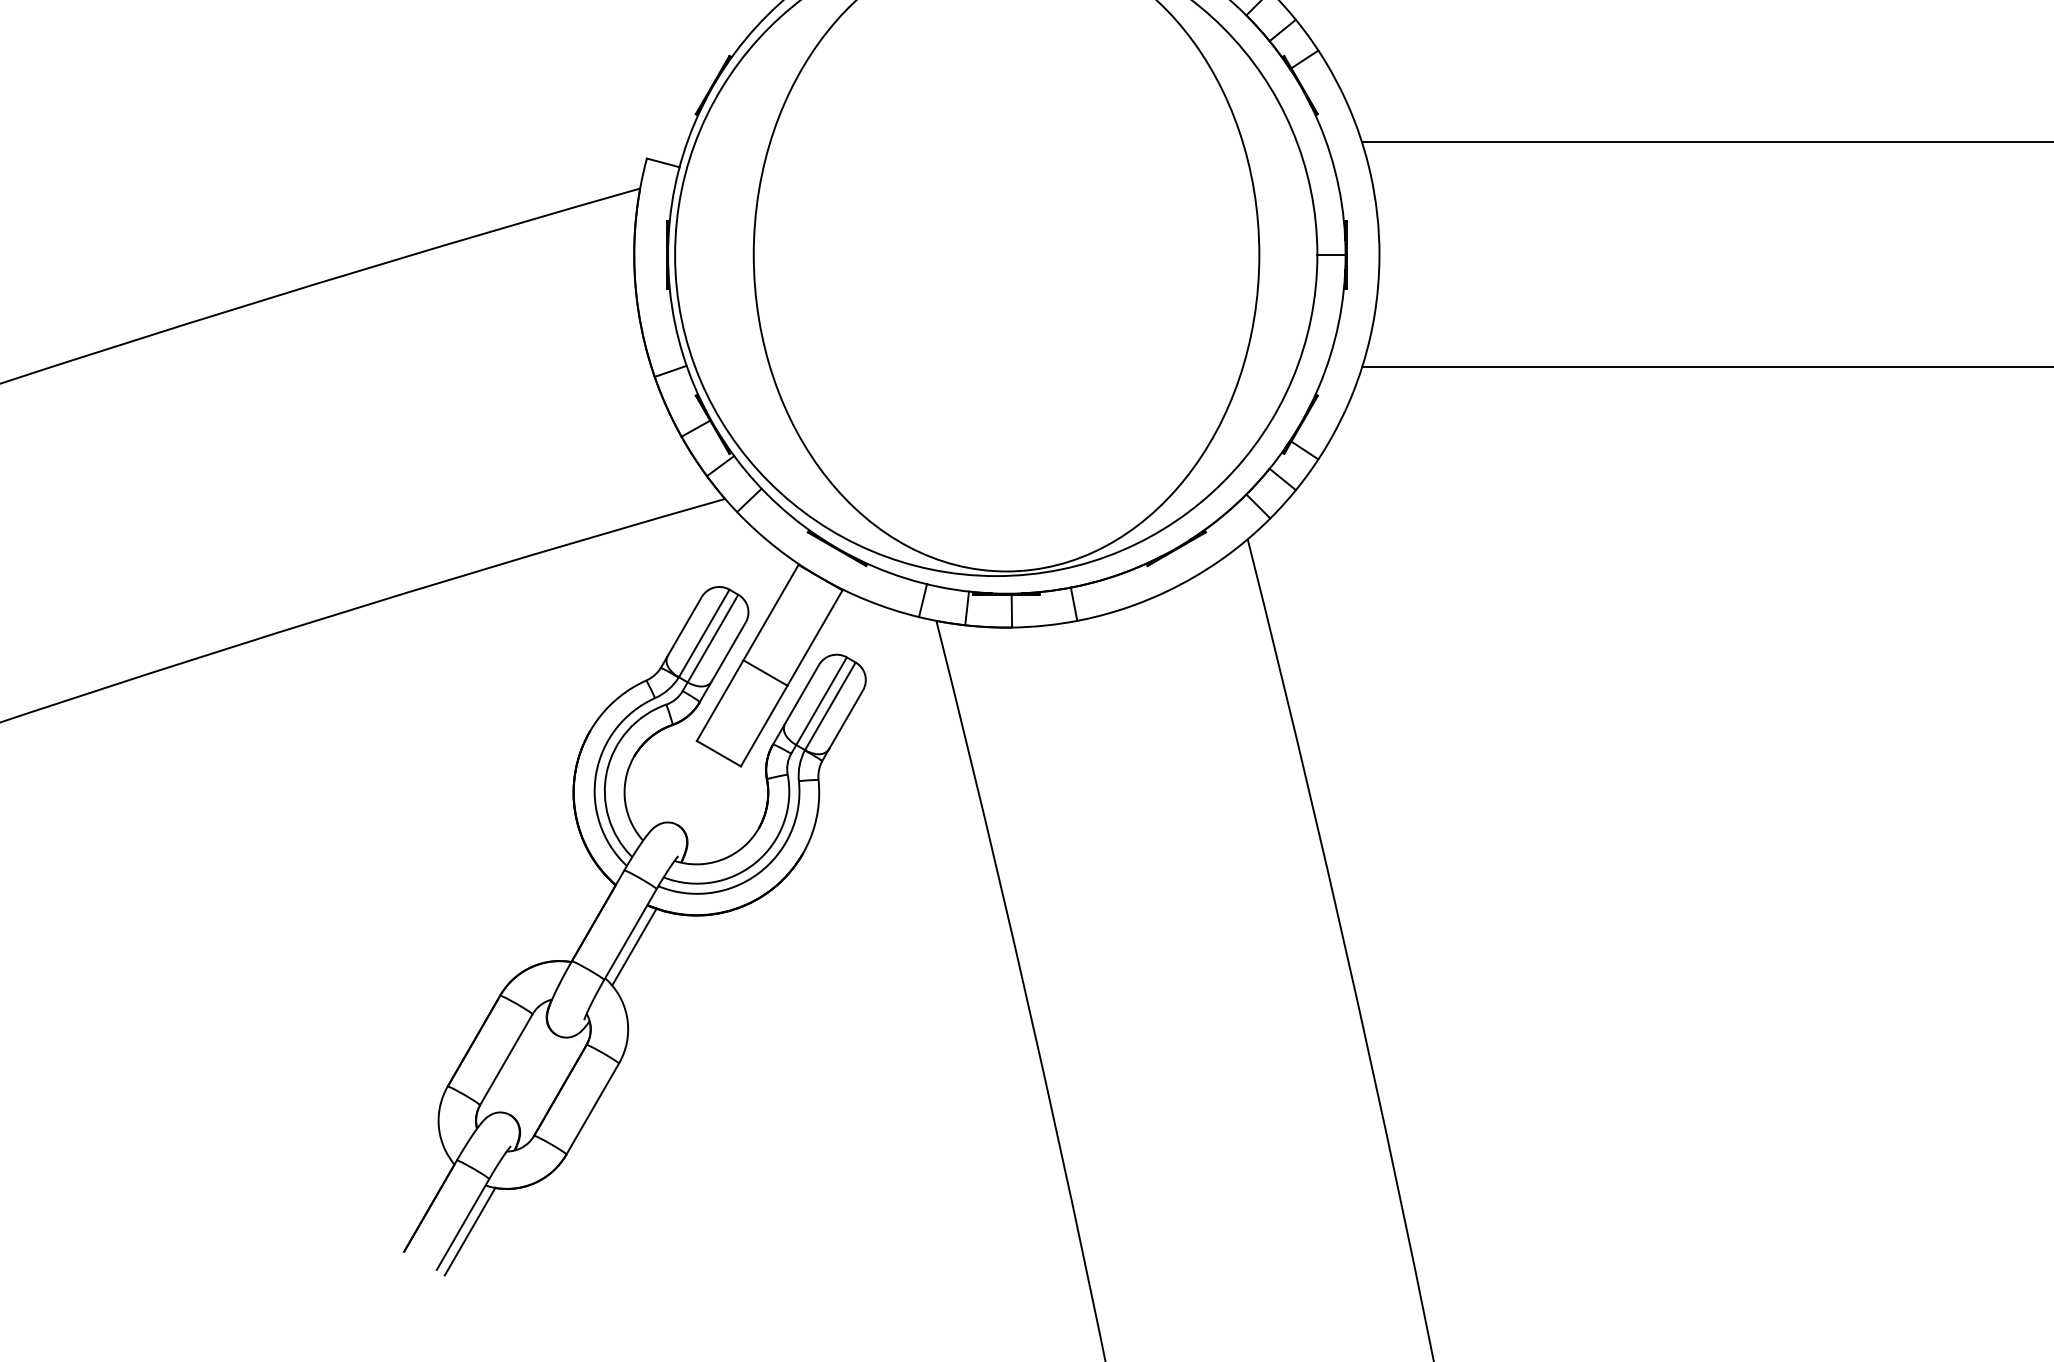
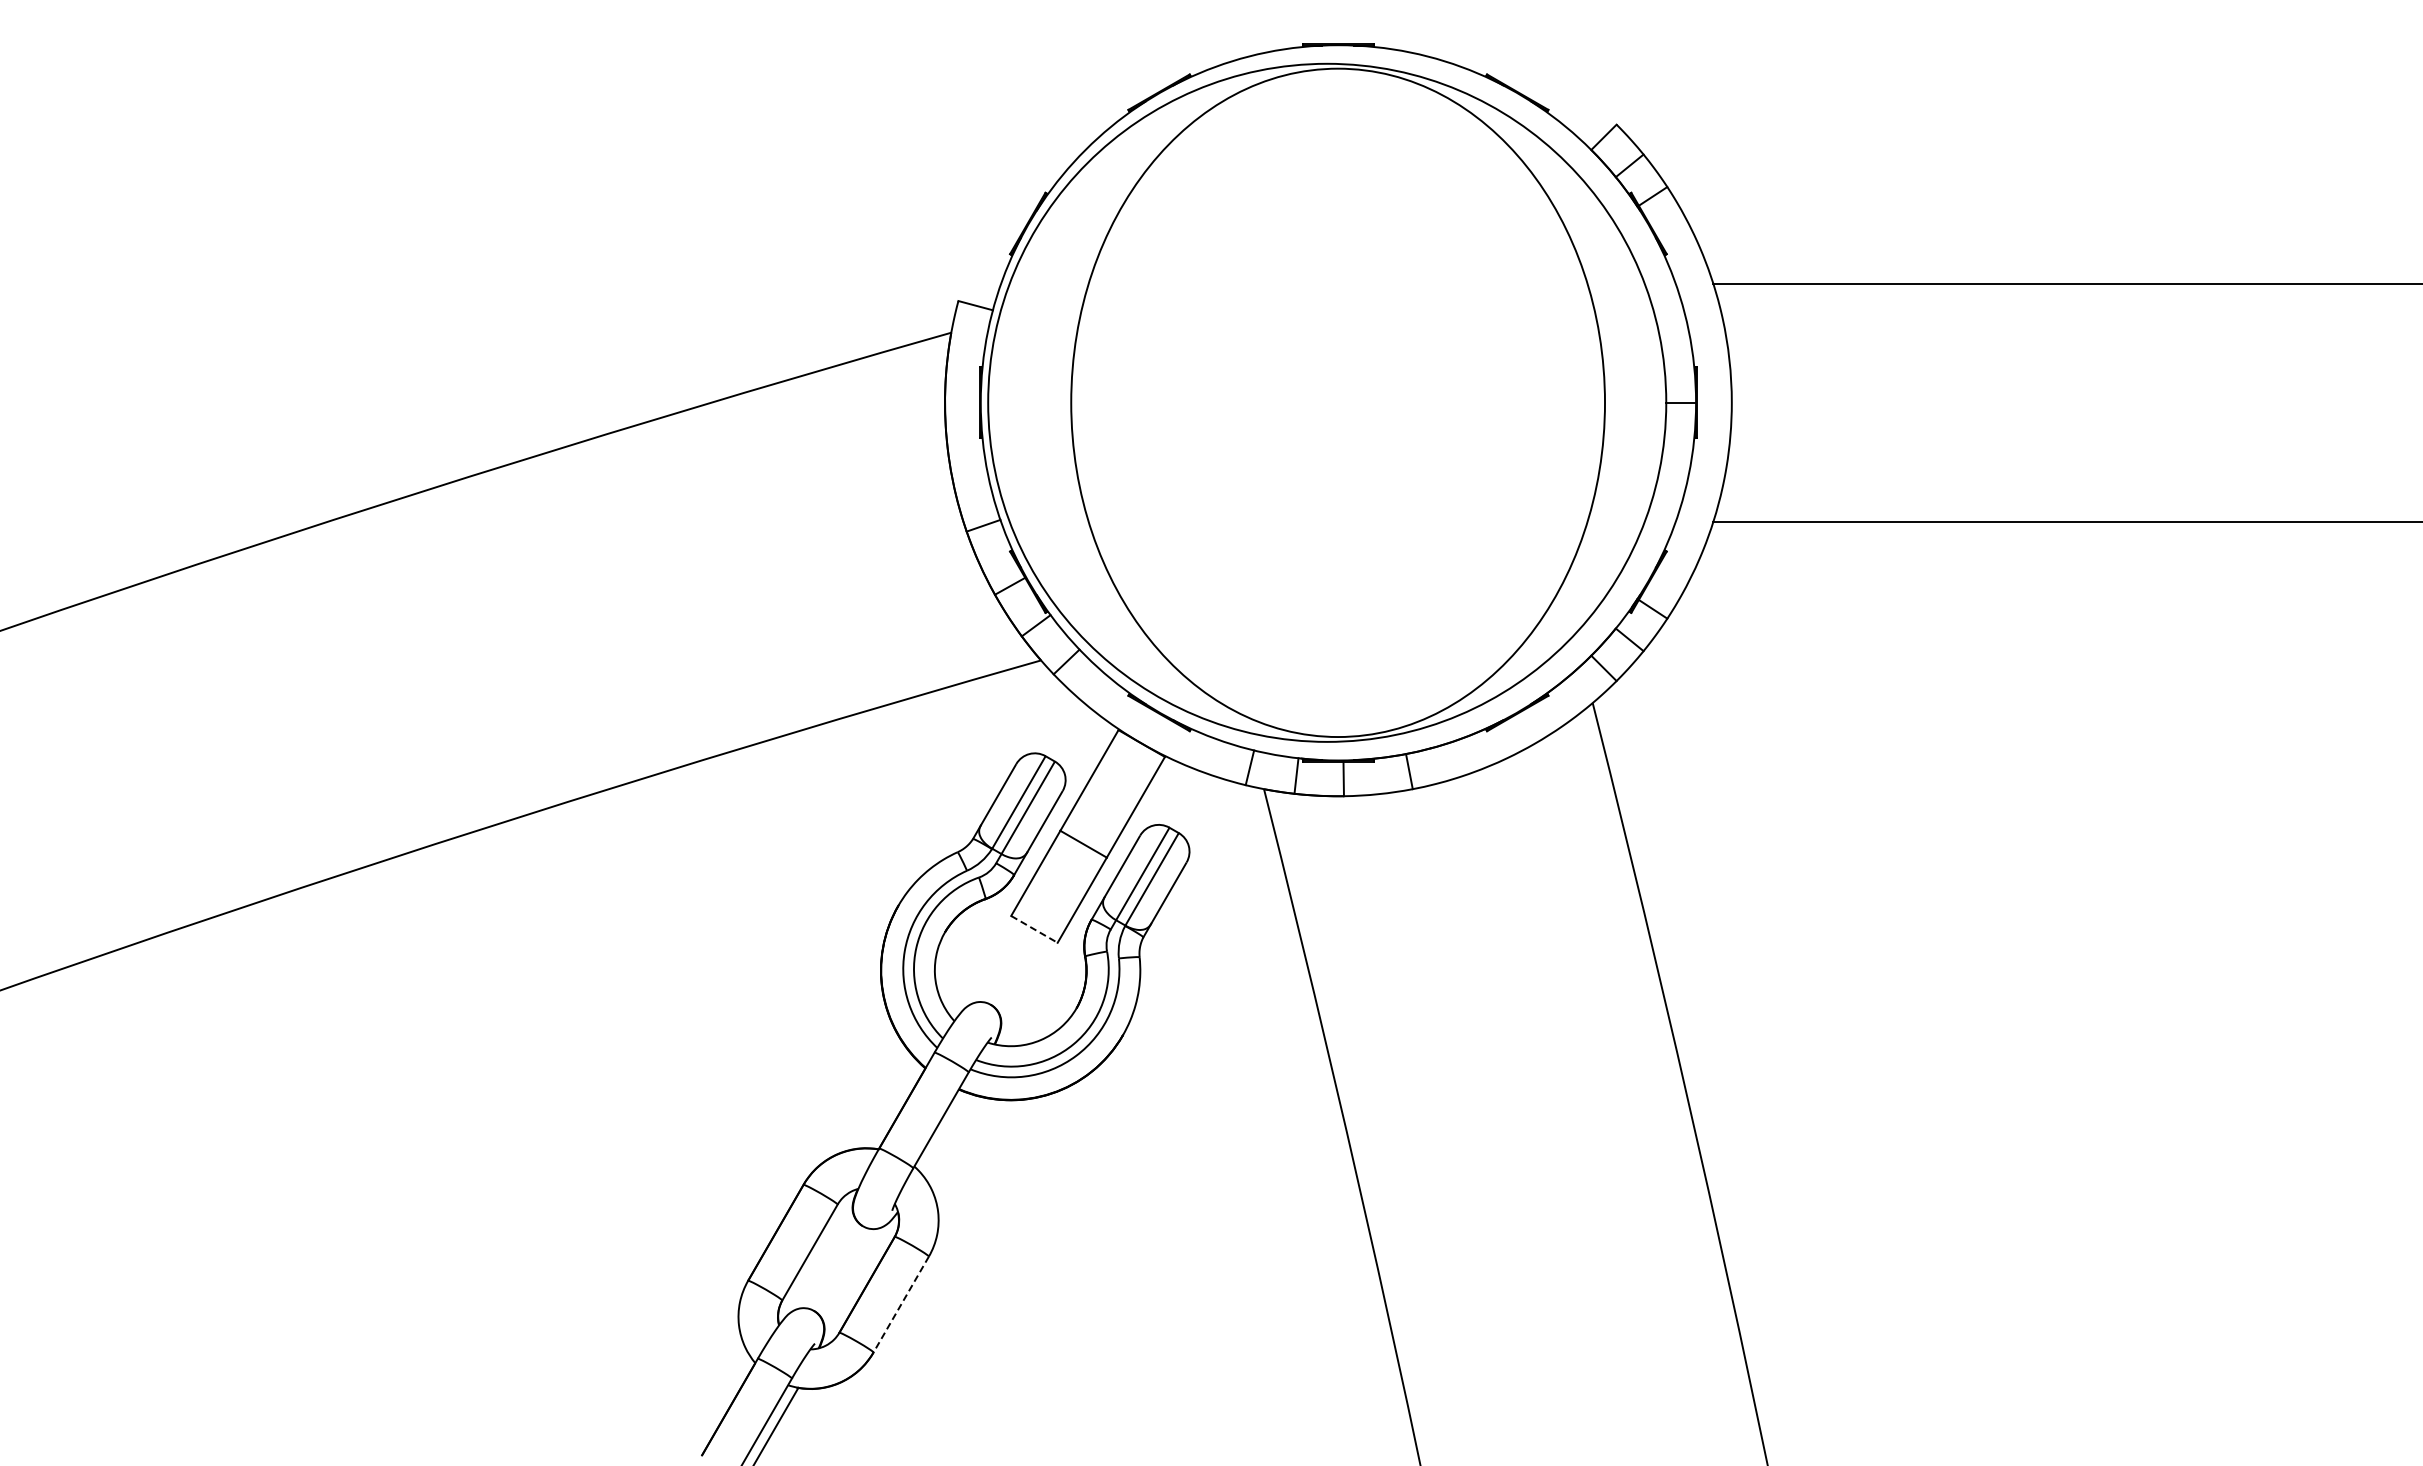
line: (718, 753) -> (1034, 929), solid -> dashed
line: (633, 947) -> (944, 1133), removed
line: (592, 1109) -> (901, 1304), solid -> dashed

